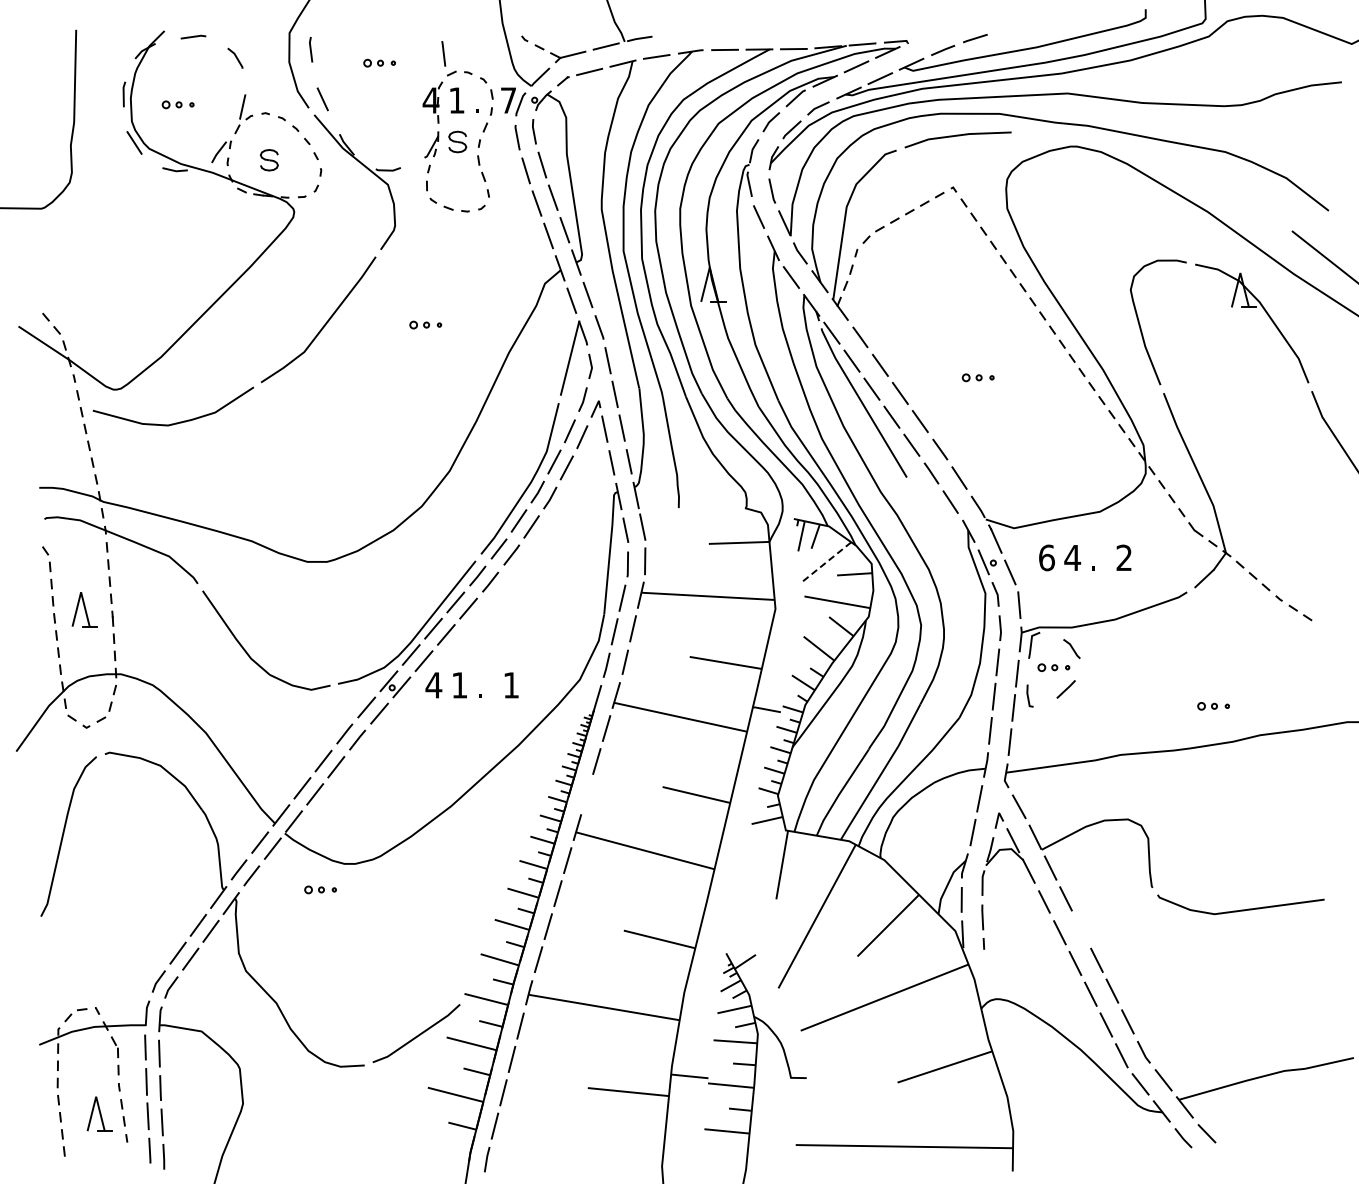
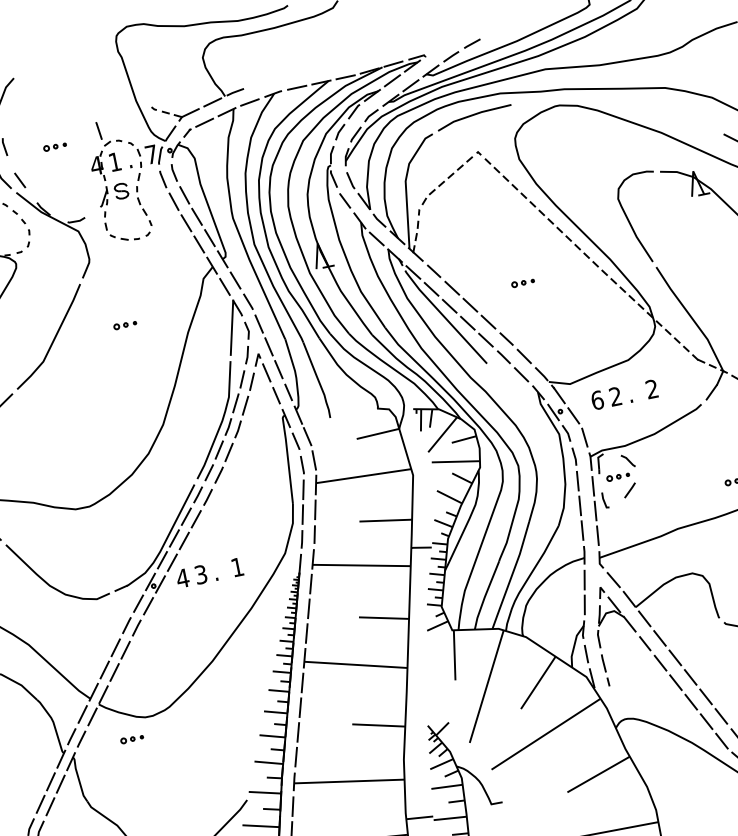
text: (1072, 557) -> (615, 396), 4 -> 2
line: (826, 562) -> (442, 435), dashed -> solid
text: (459, 685) -> (200, 574), 1 -> 3
line: (586, 794) -> (306, 633), added
line: (1081, 929) -> (675, 657), added

